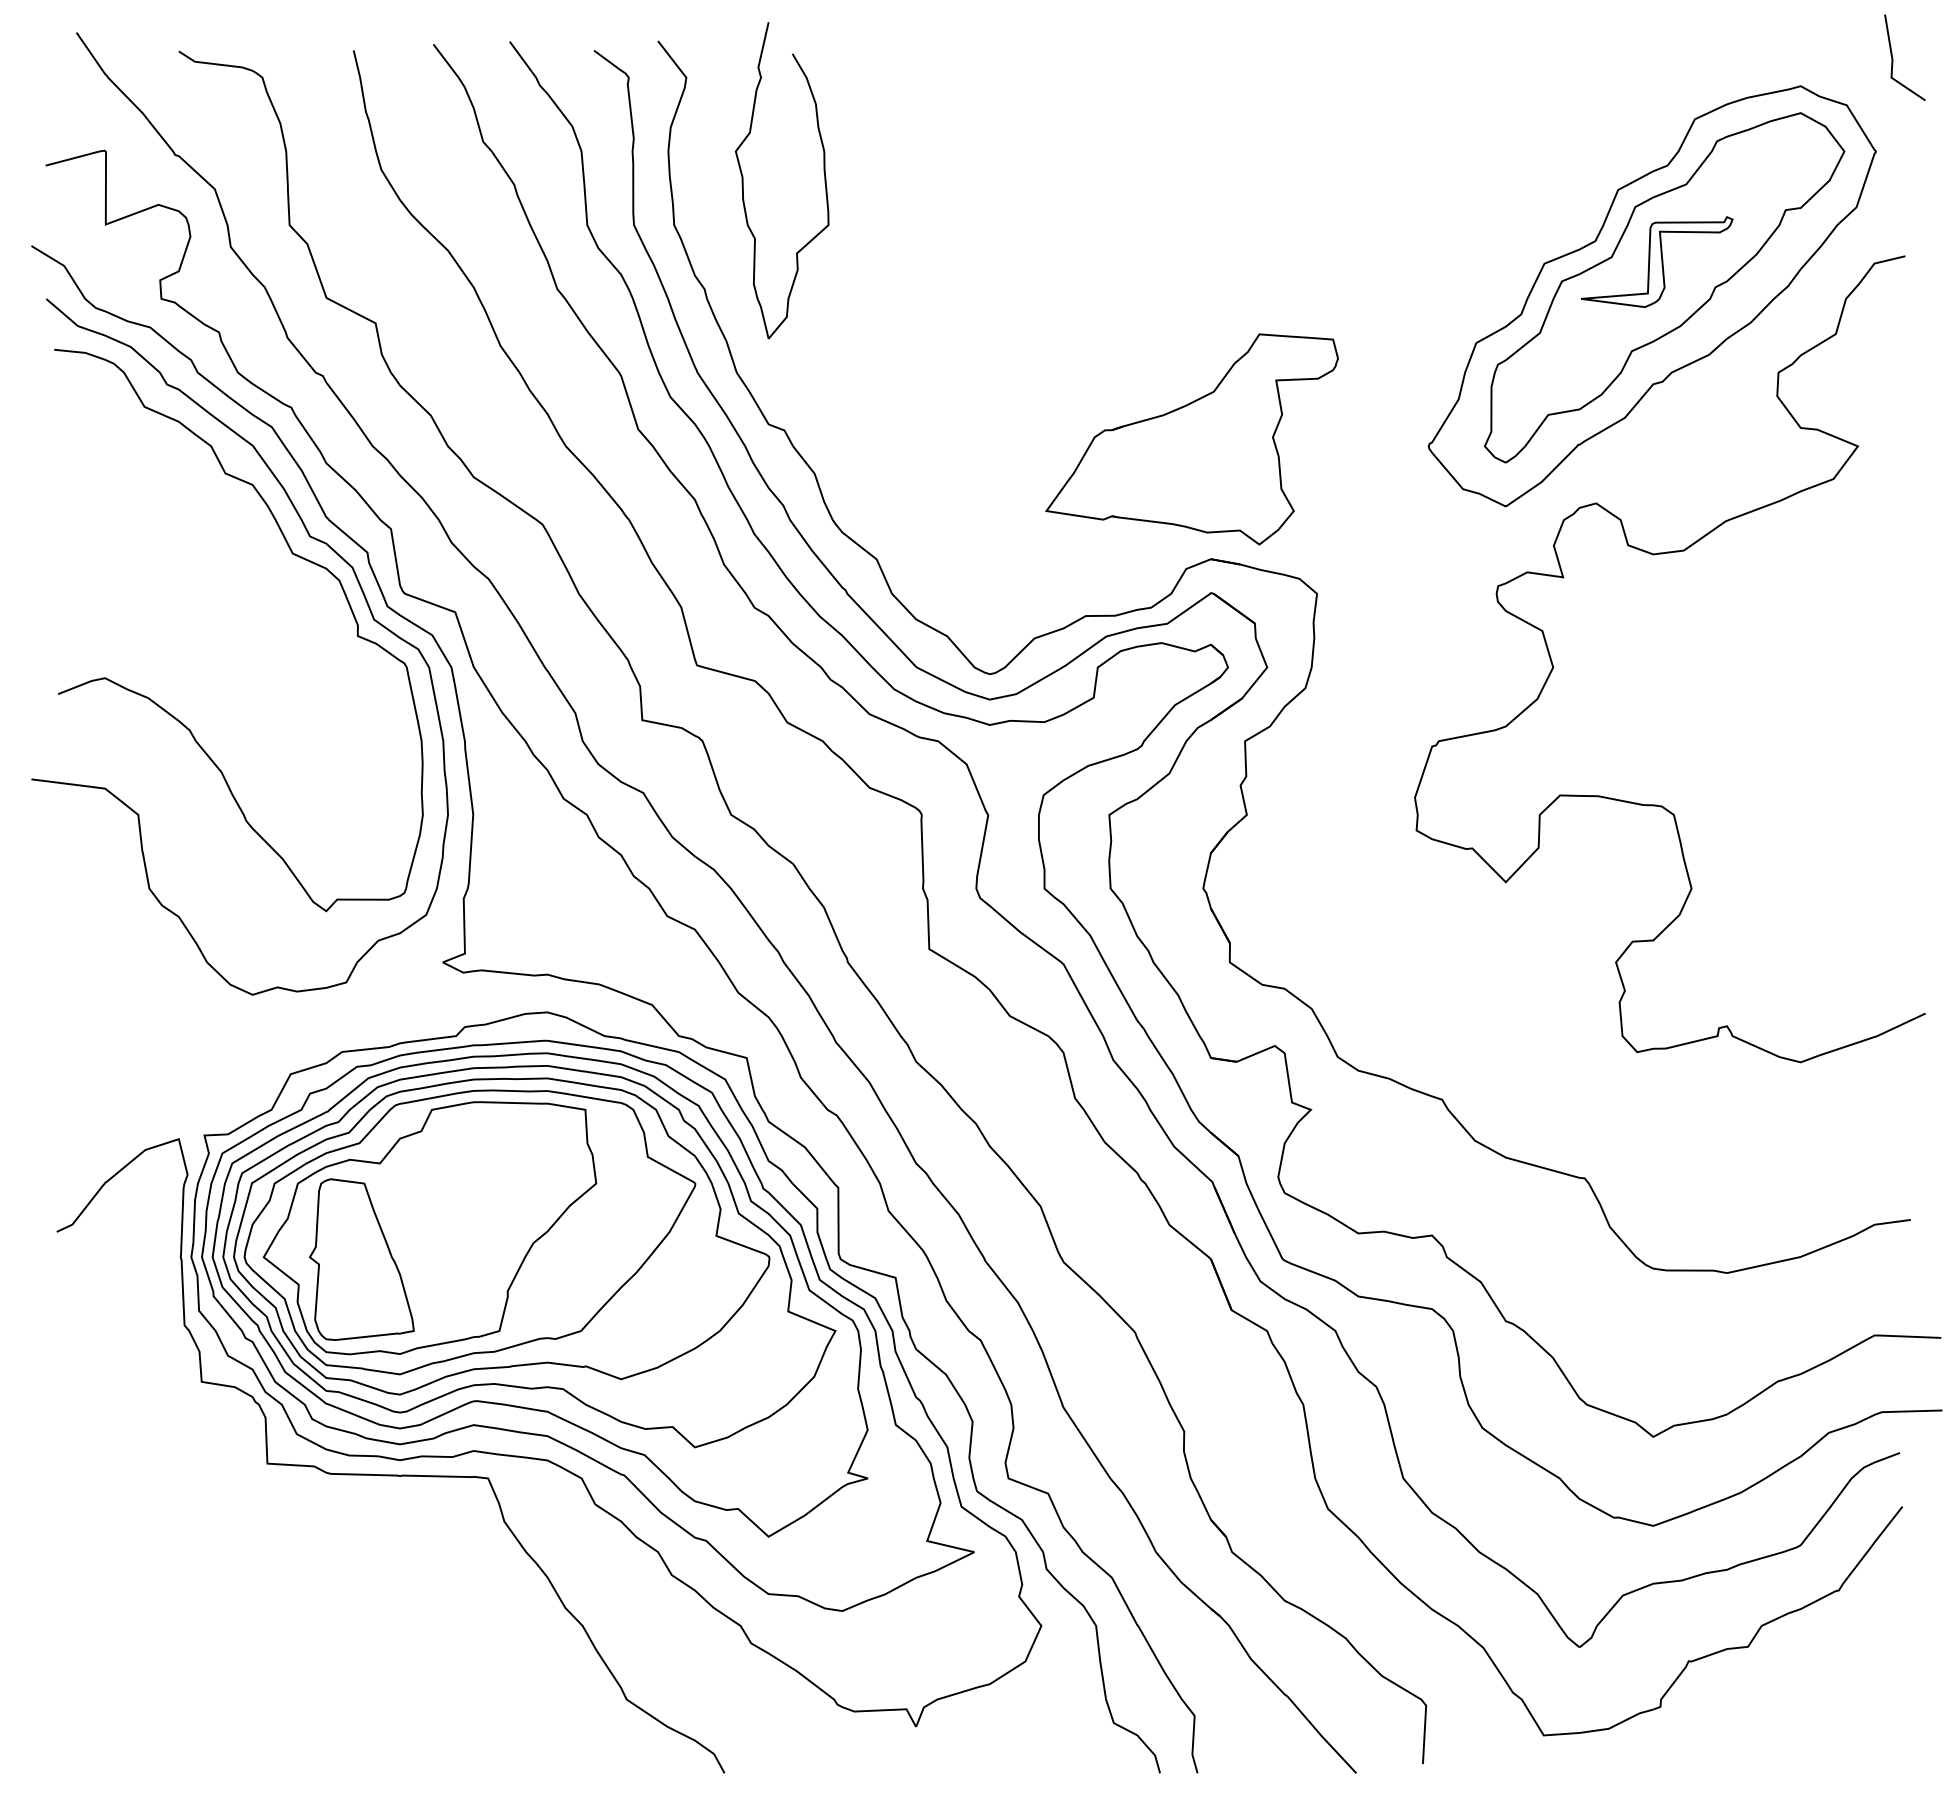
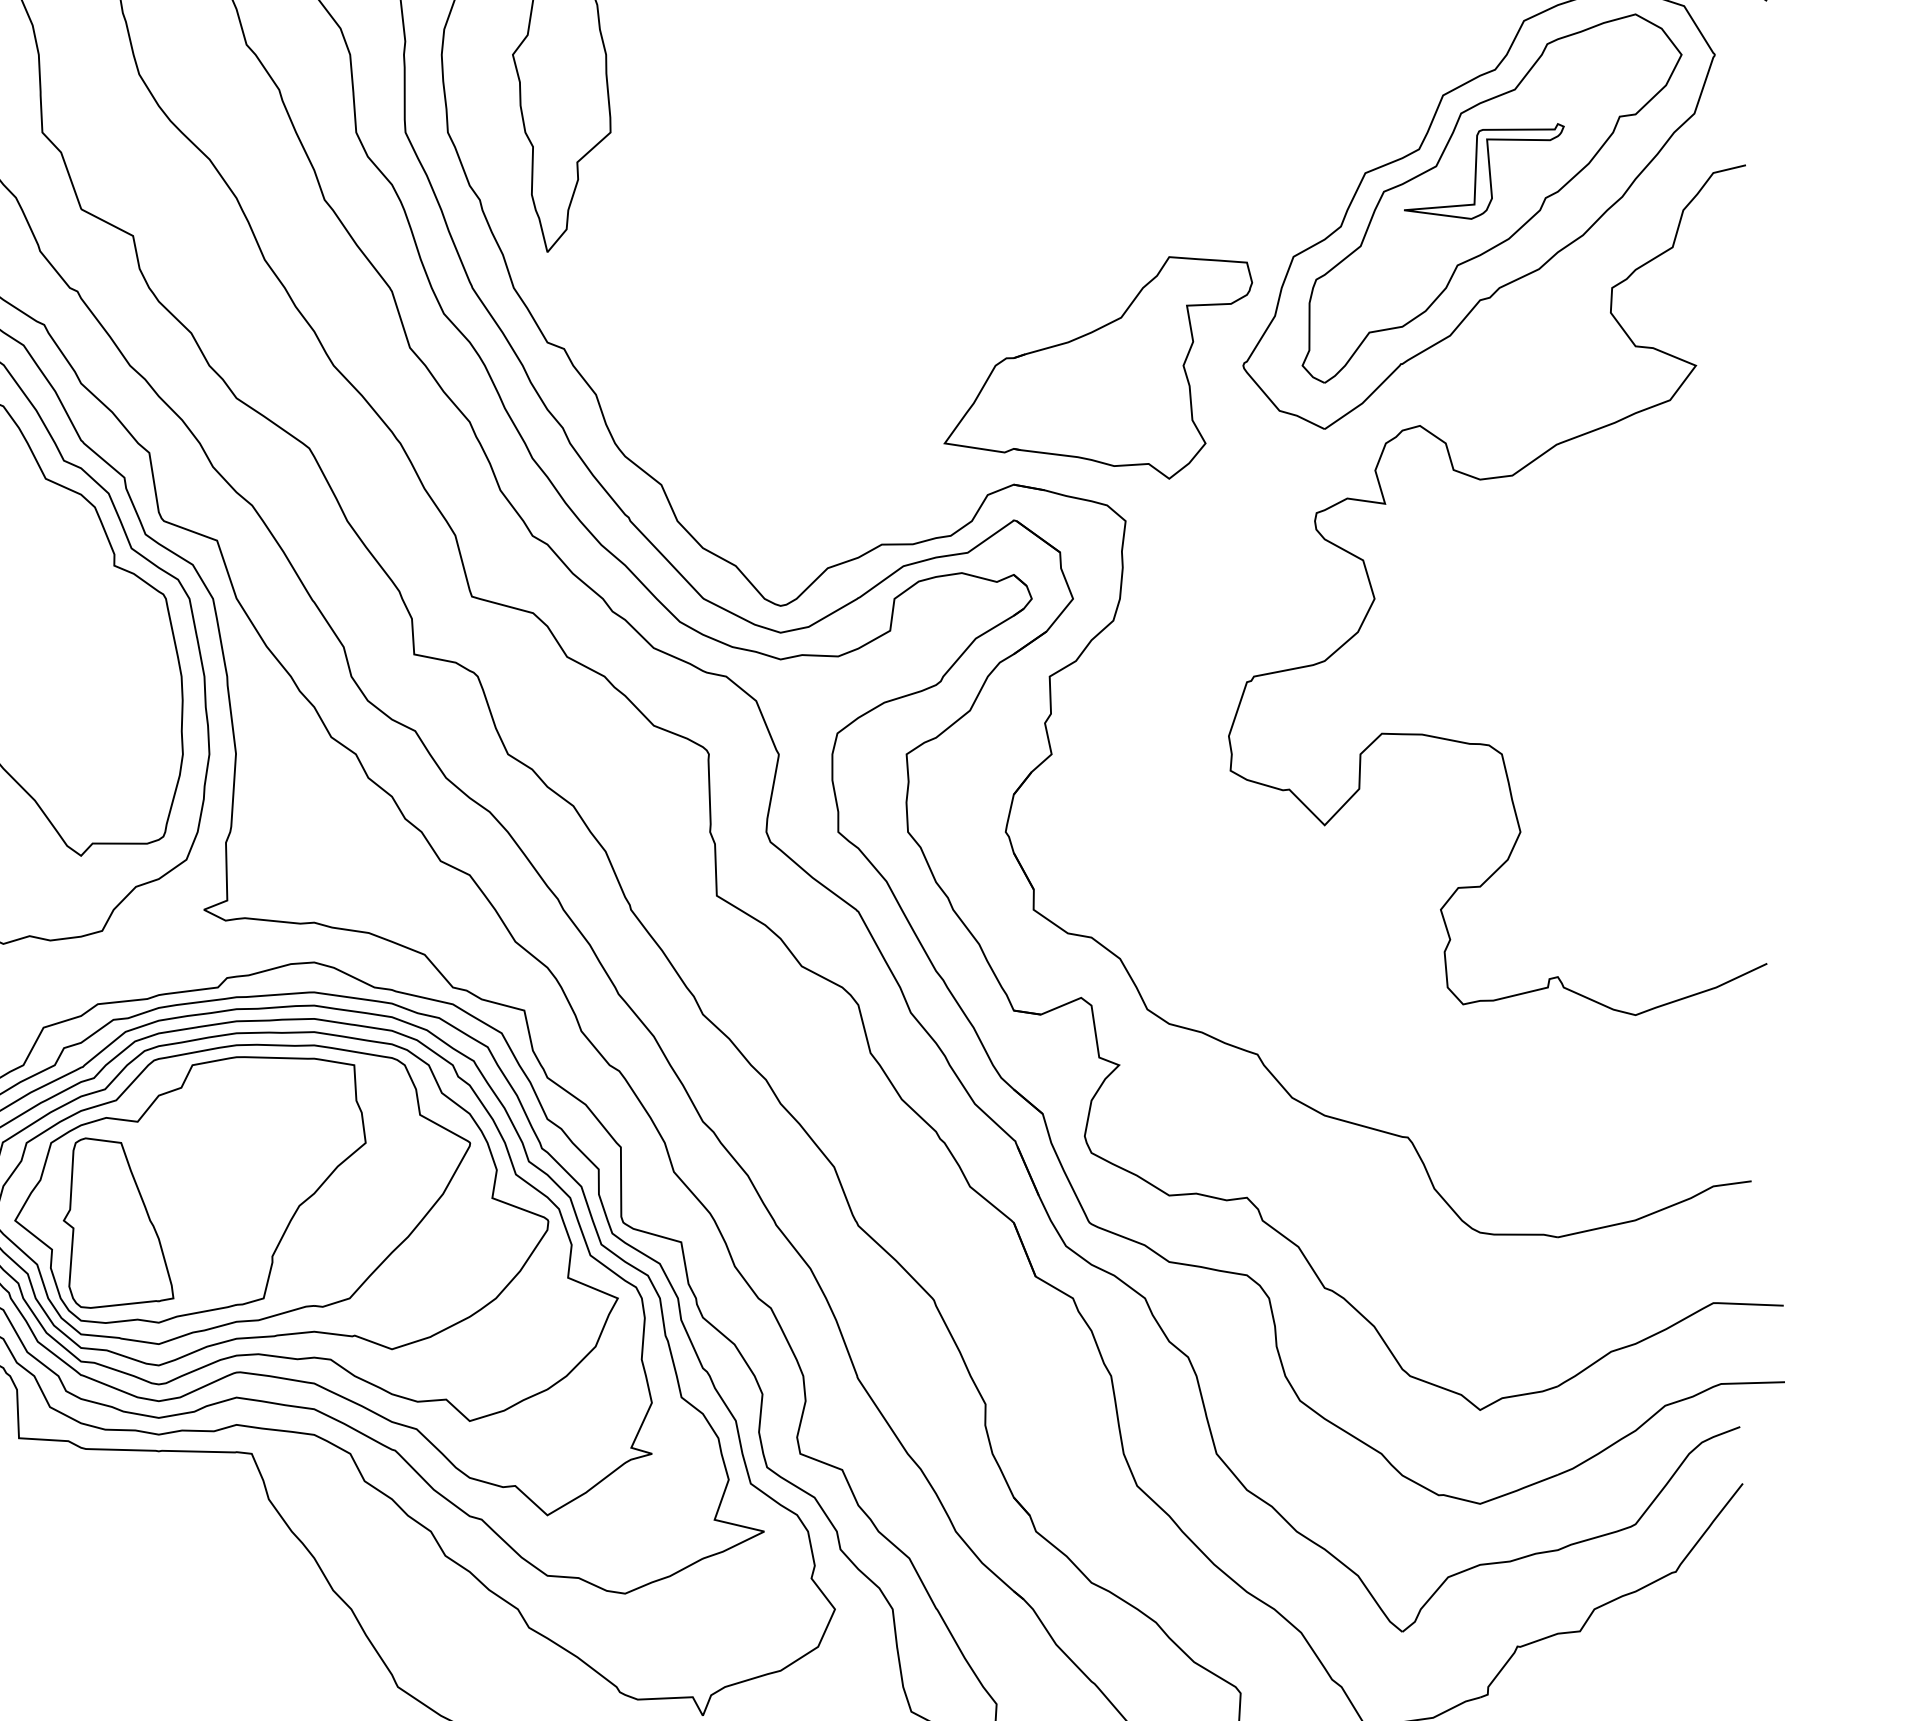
part: (1191, 439) -> (1097, 367), moved

